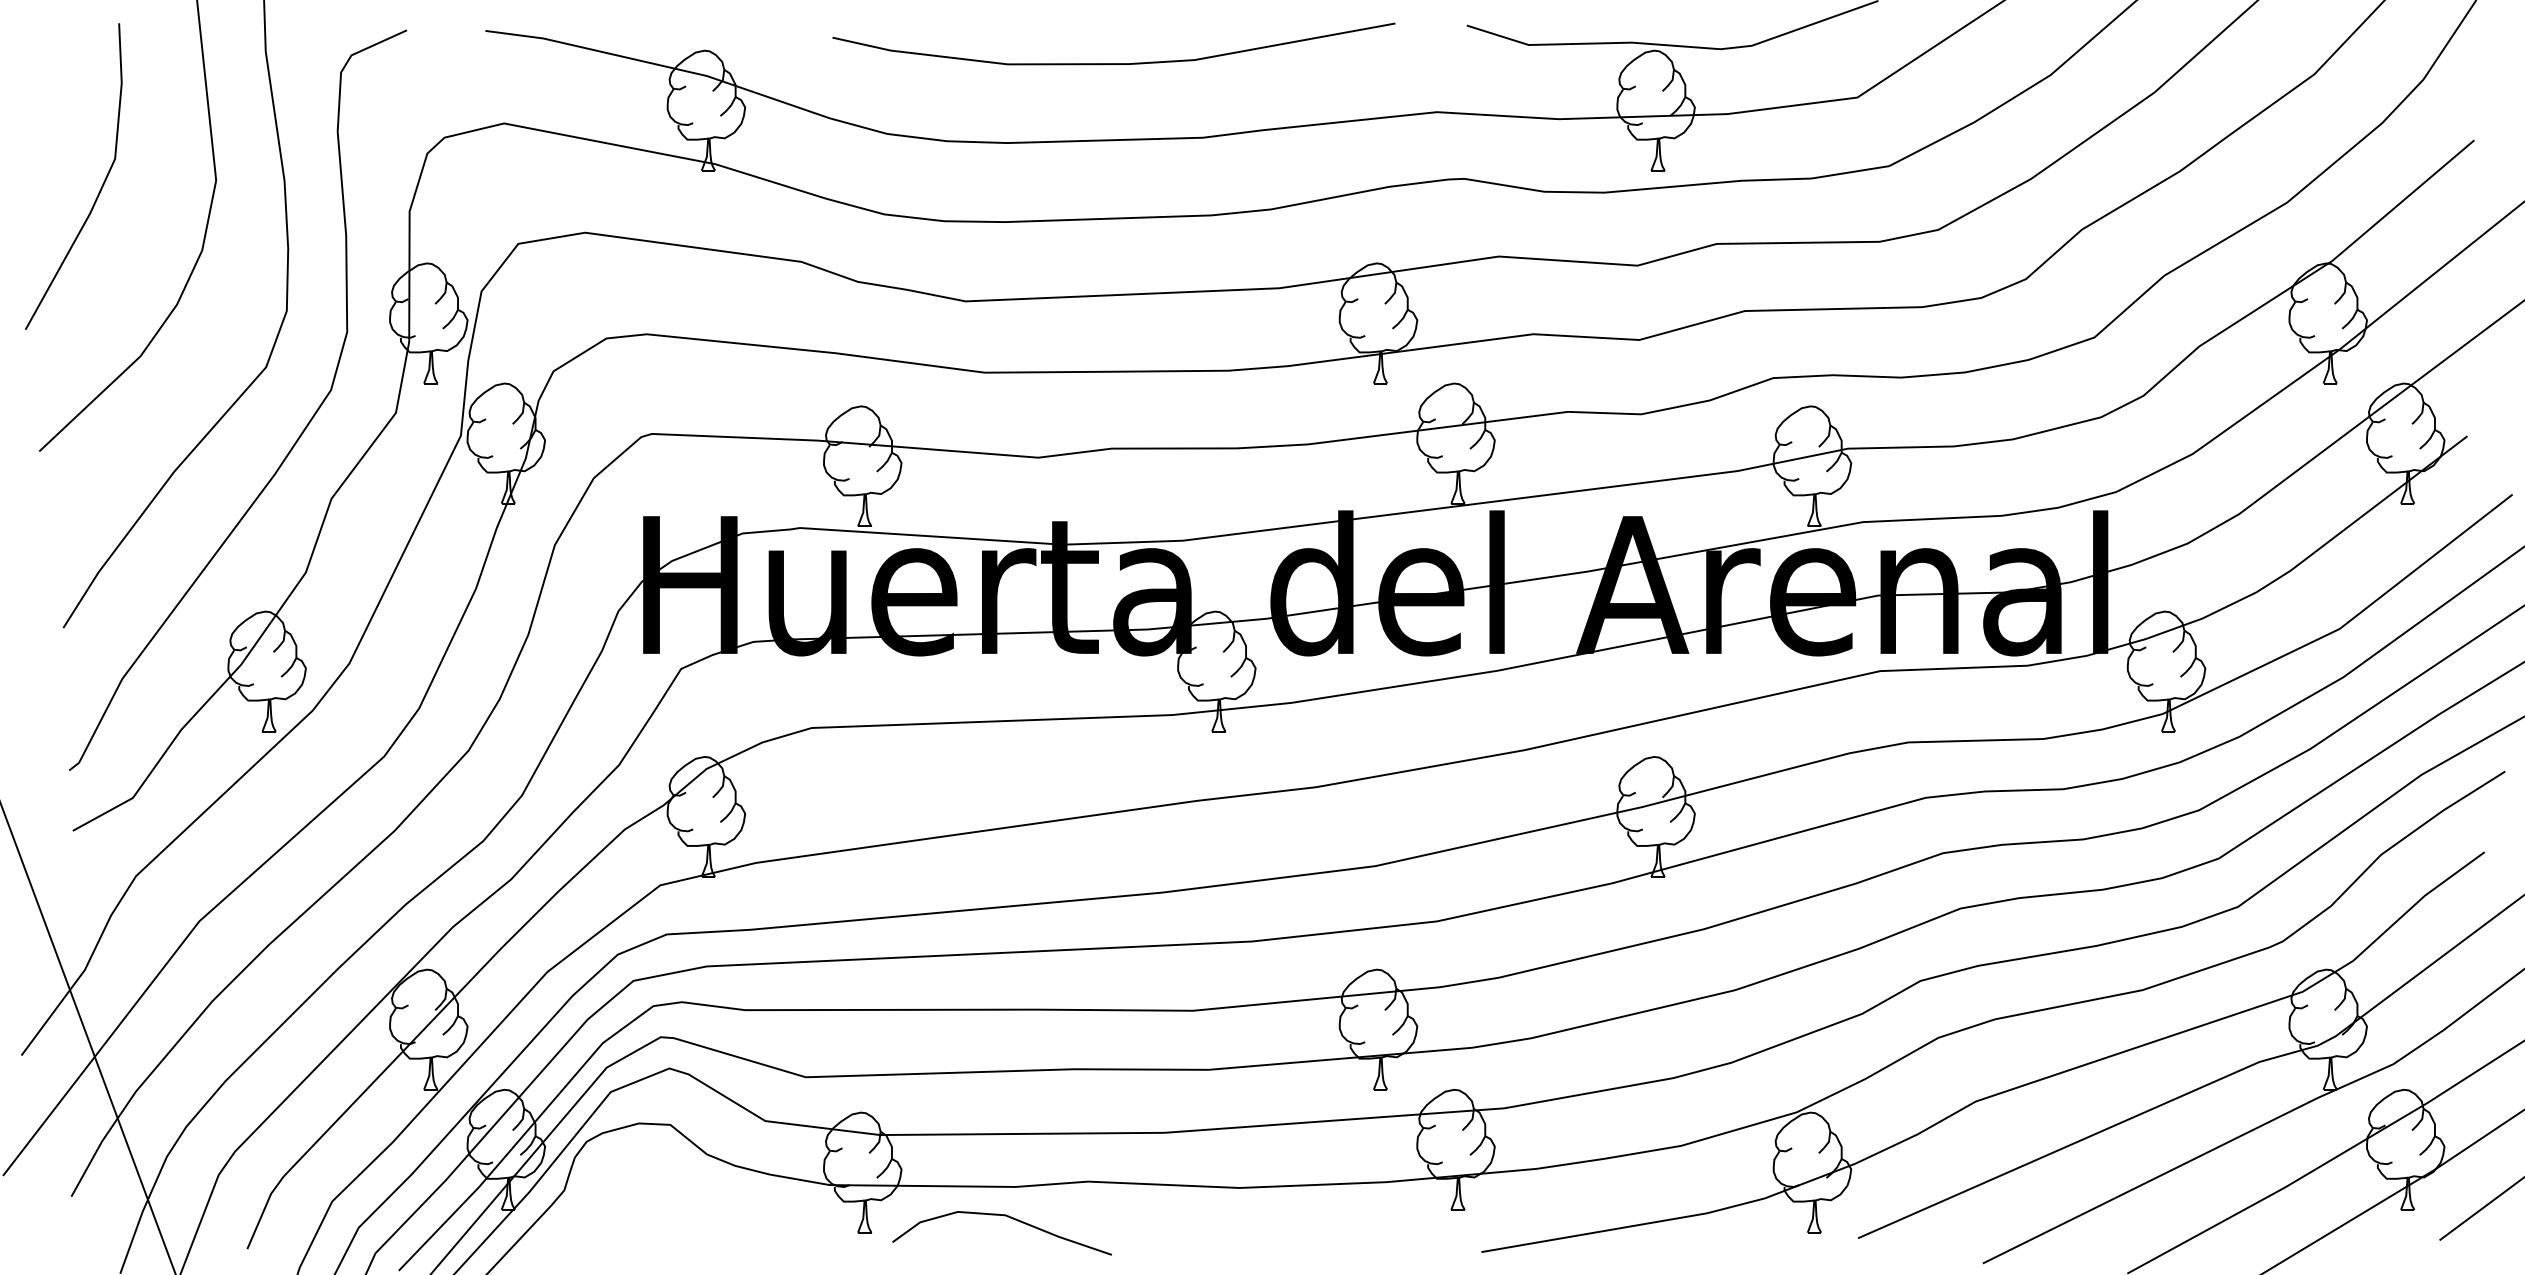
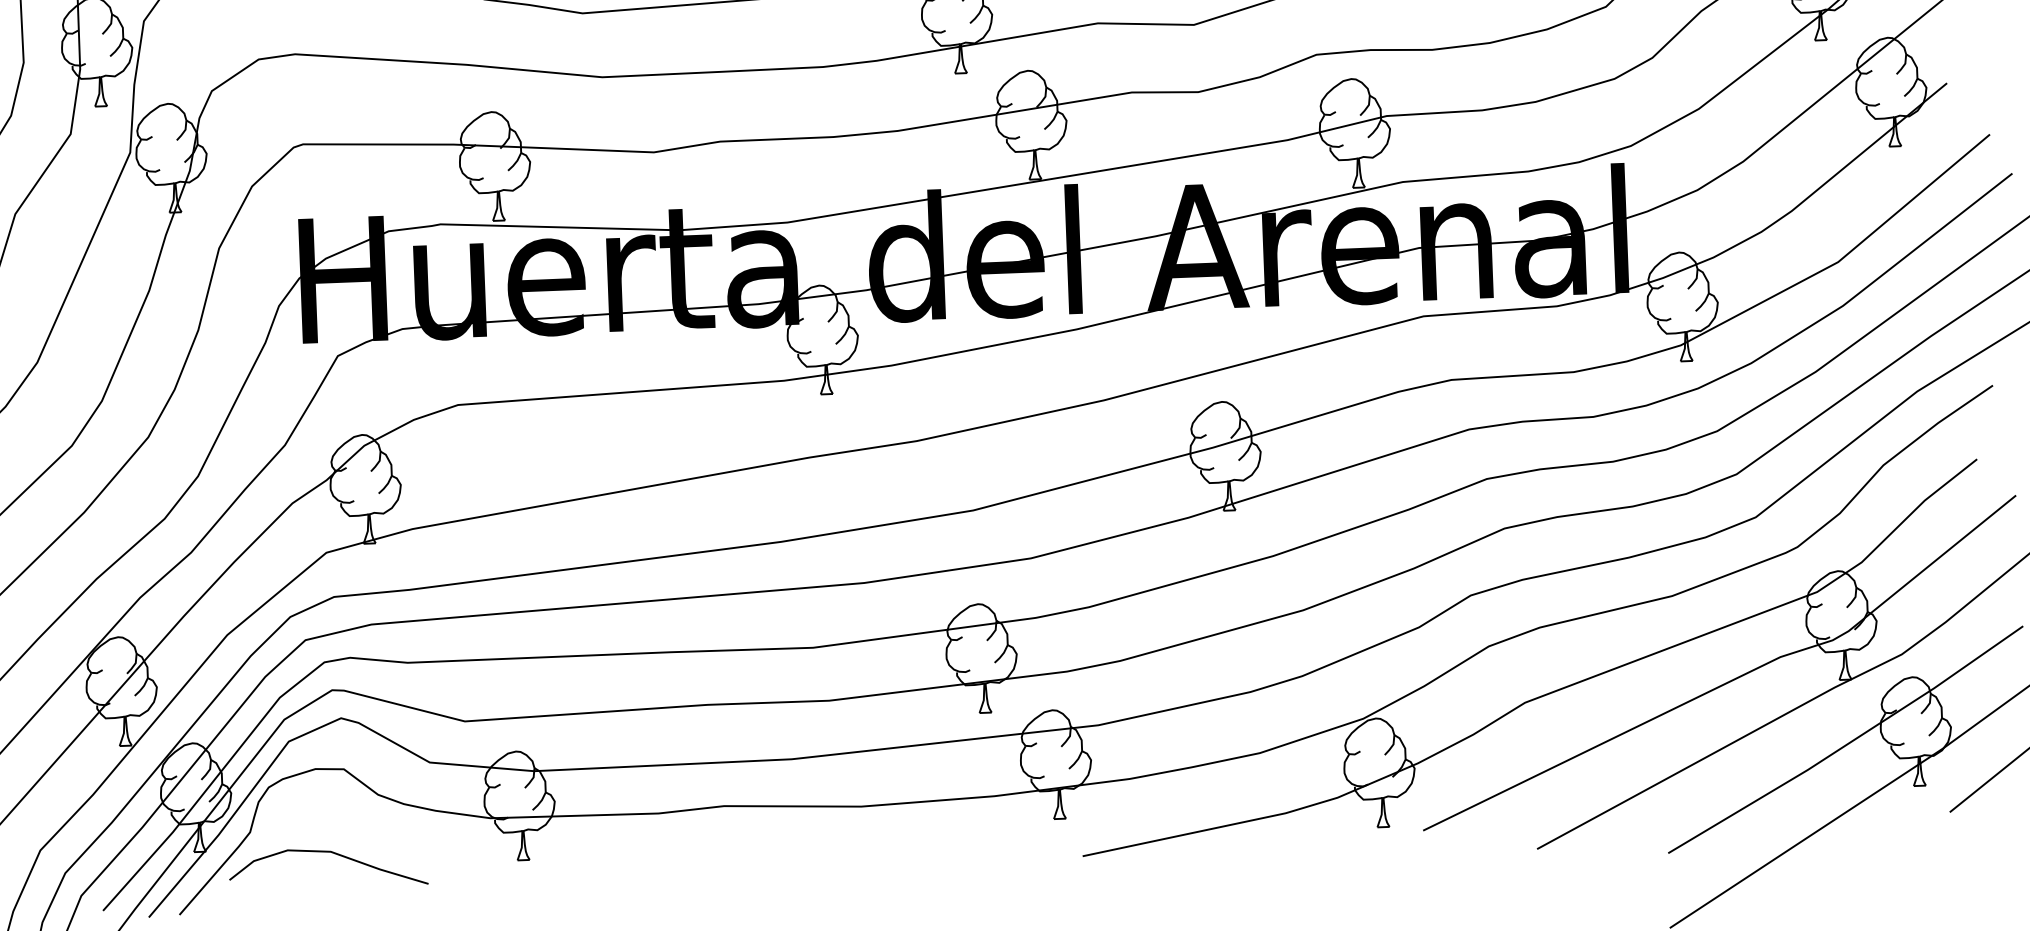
curve: (1007, 1217) -> (332, 853), moved

